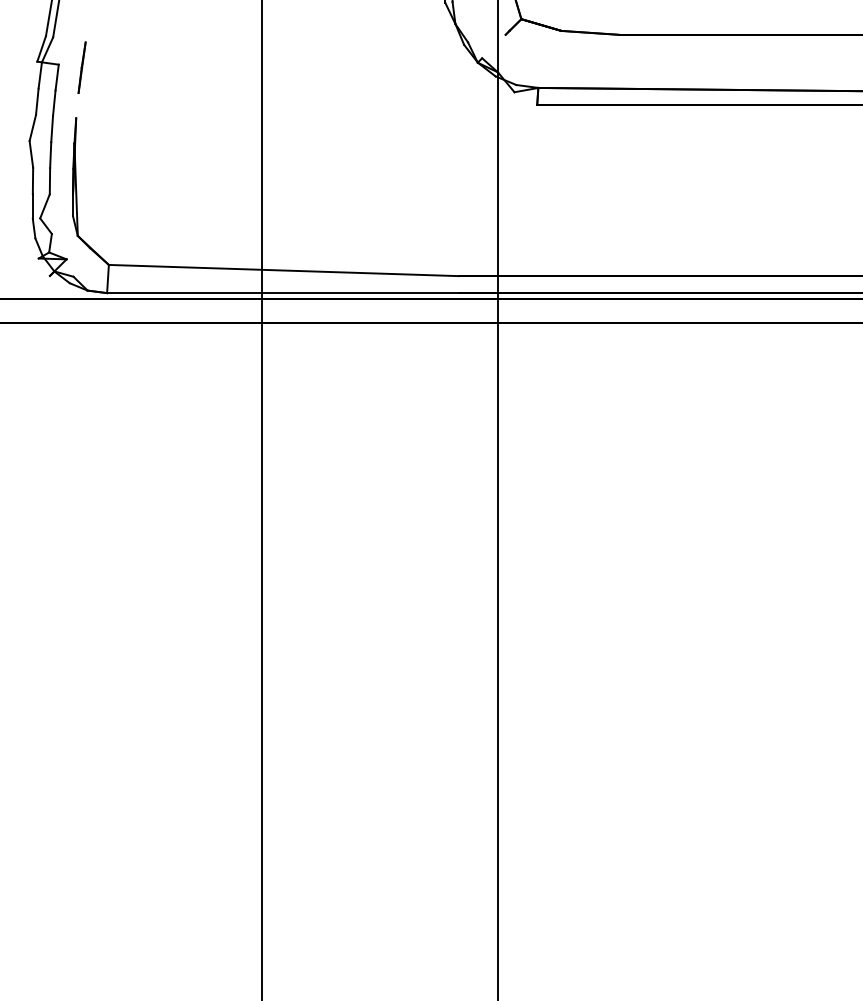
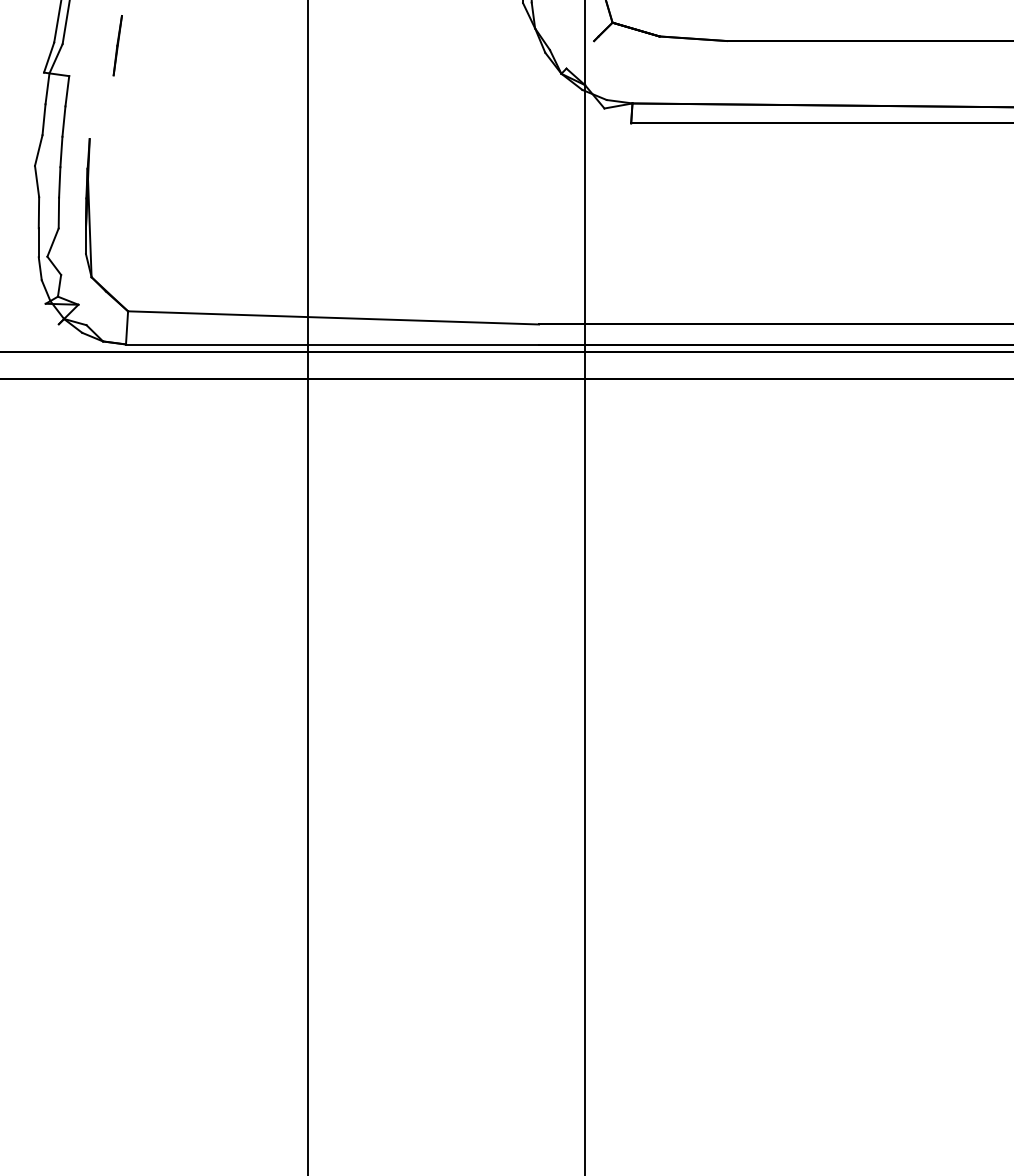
line: (81, 67) -> (117, 45), moved

